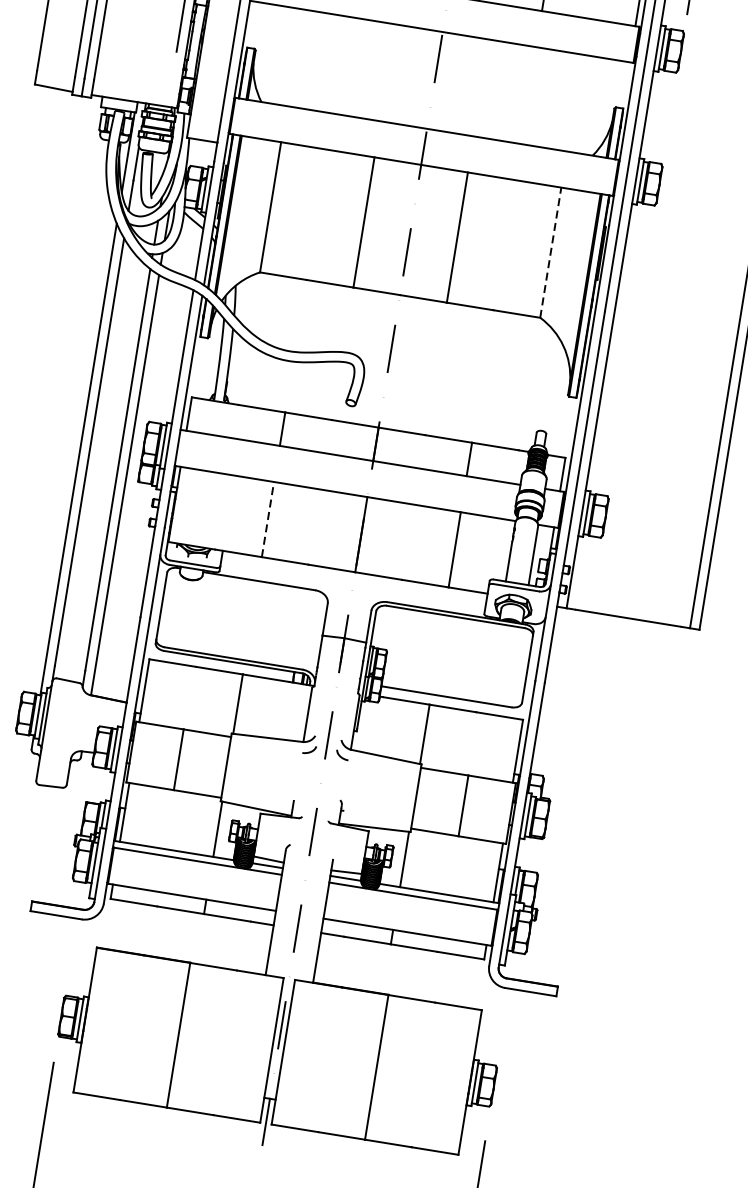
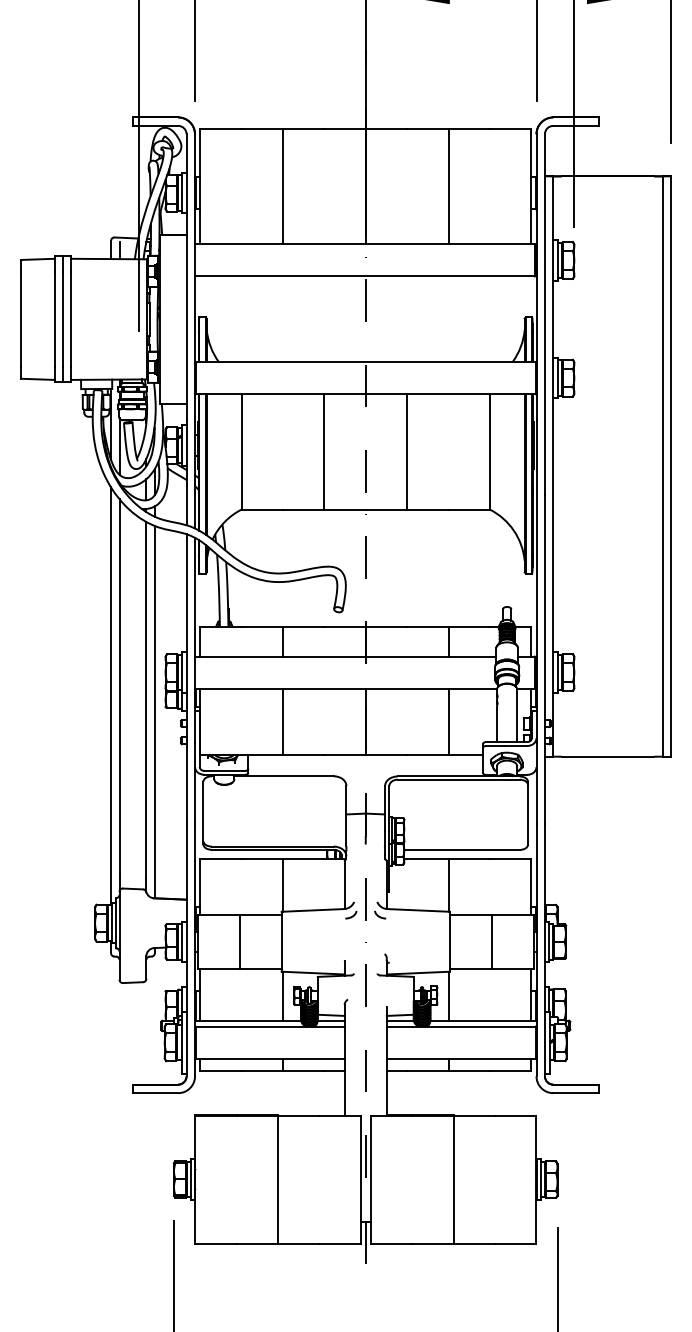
line: (550, 252) -> (489, 451), dashed -> solid
line: (268, 519) -> (283, 721), dashed -> solid

